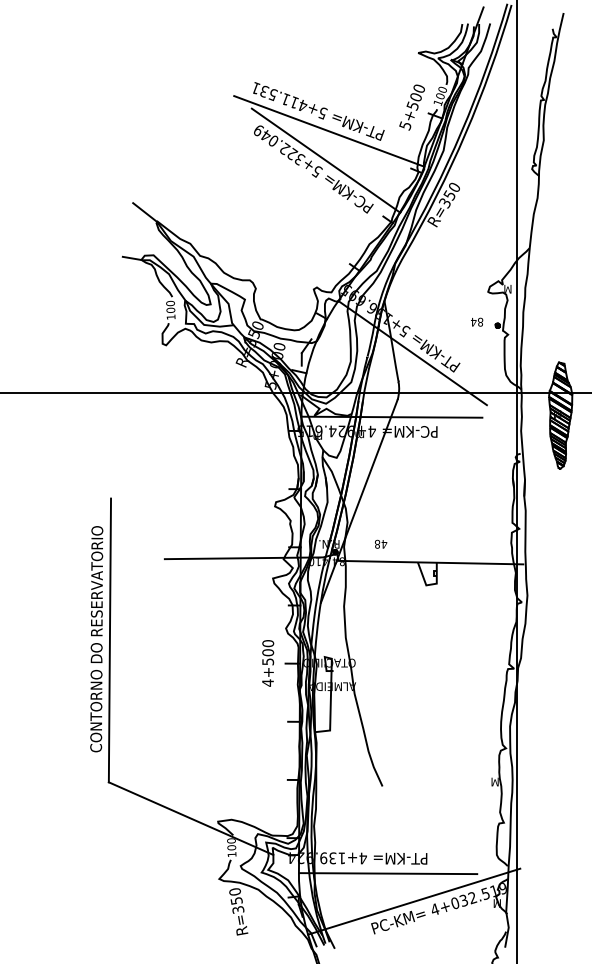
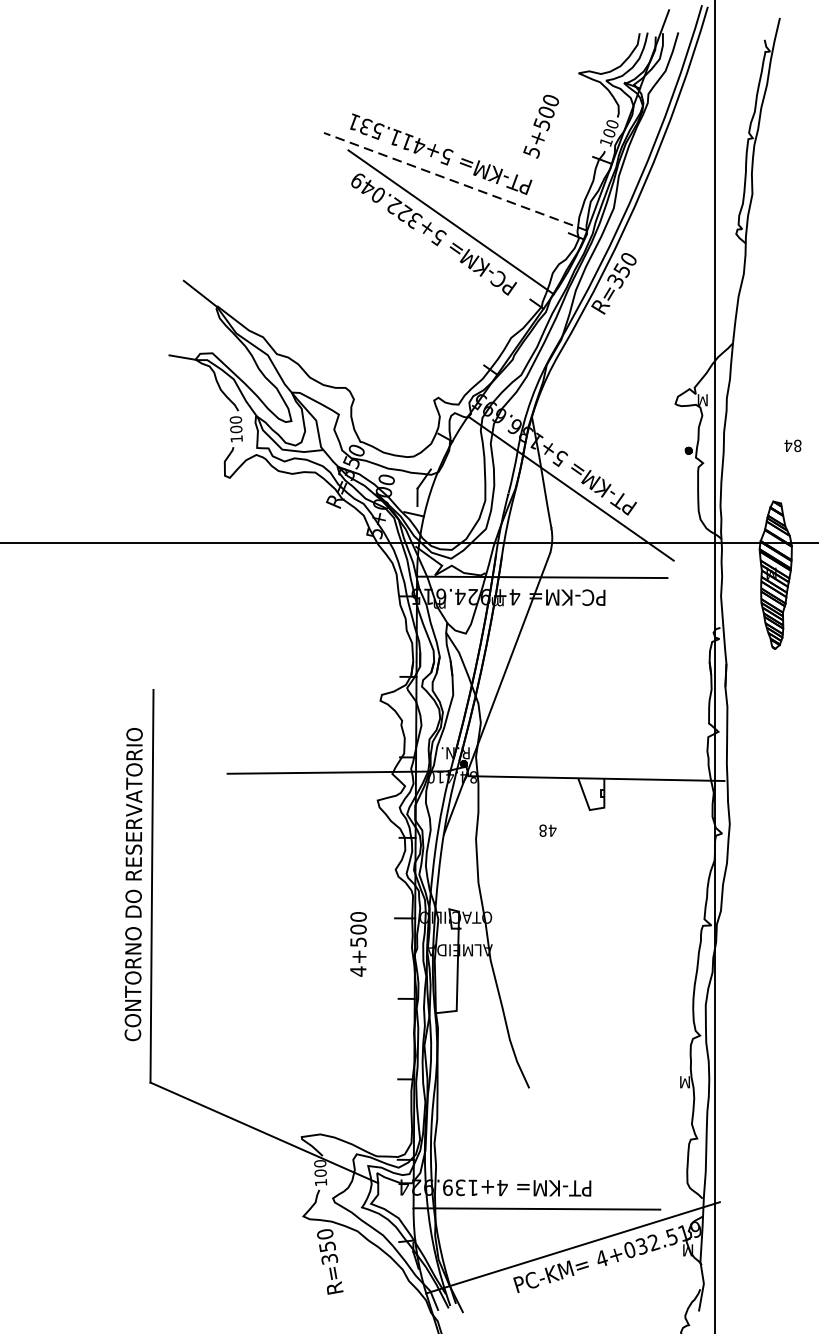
text: (411, 107) -> (540, 126), moved
line: (328, 131) -> (454, 181), solid -> dashed
text: (477, 321) -> (793, 444), moved
text: (381, 543) -> (548, 829), moved
text: (268, 663) -> (358, 944), moved

